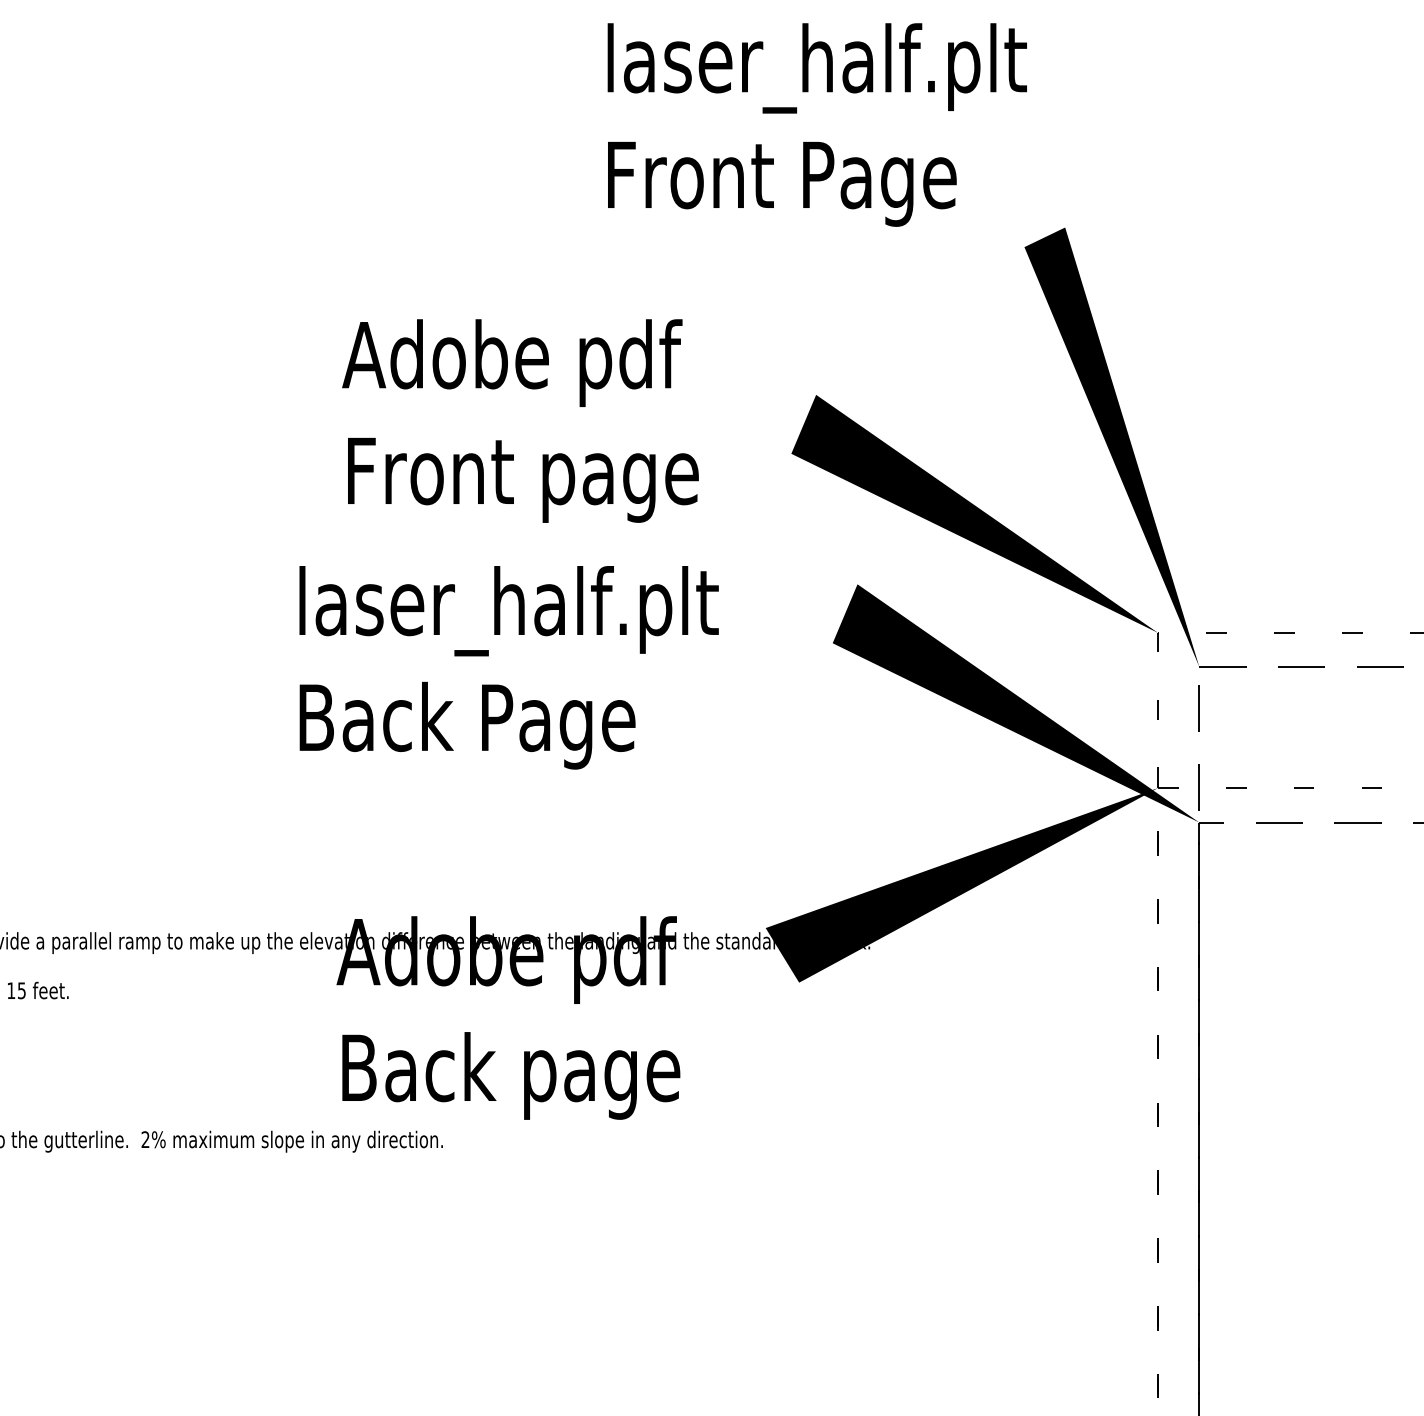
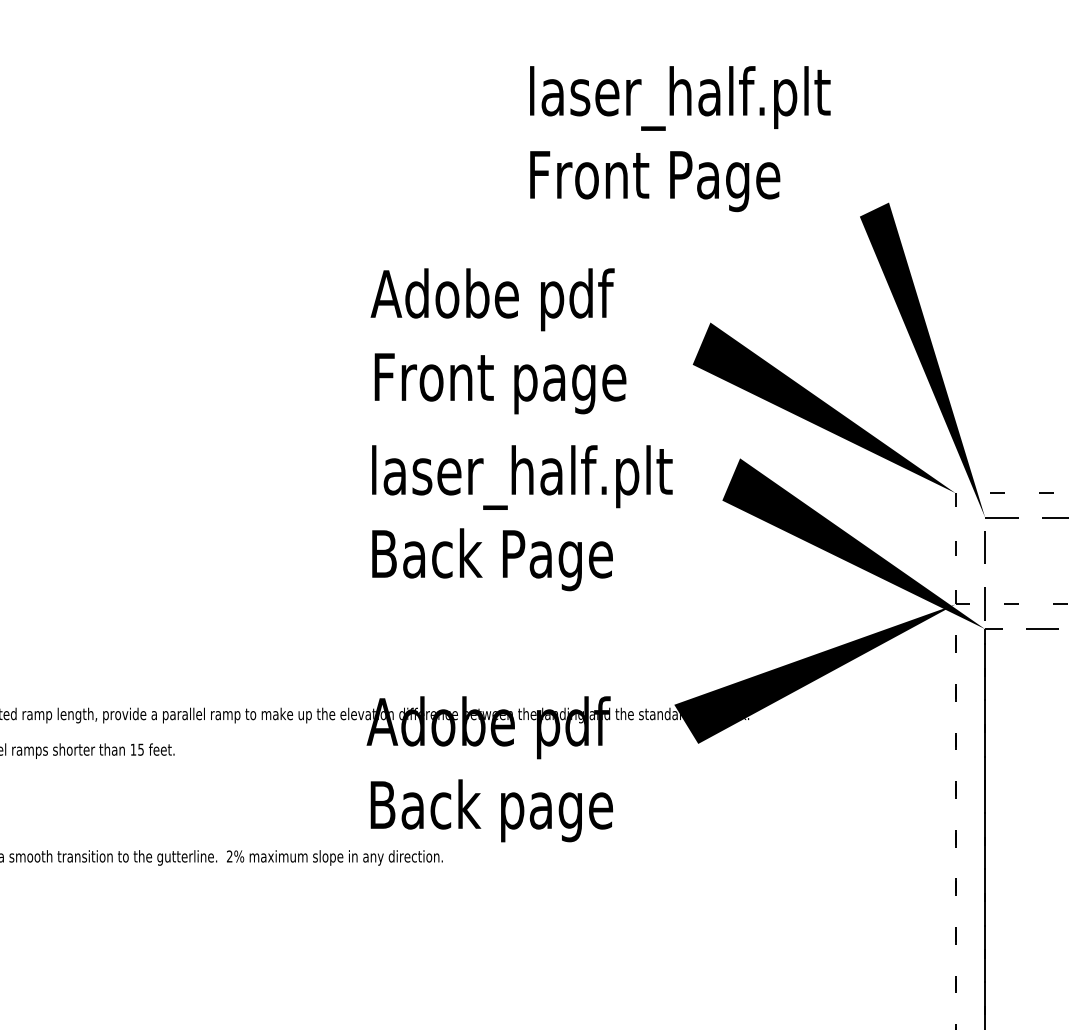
text: (817, 125) -> (680, 139), moved
text: (509, 668) -> (522, 518), moved

